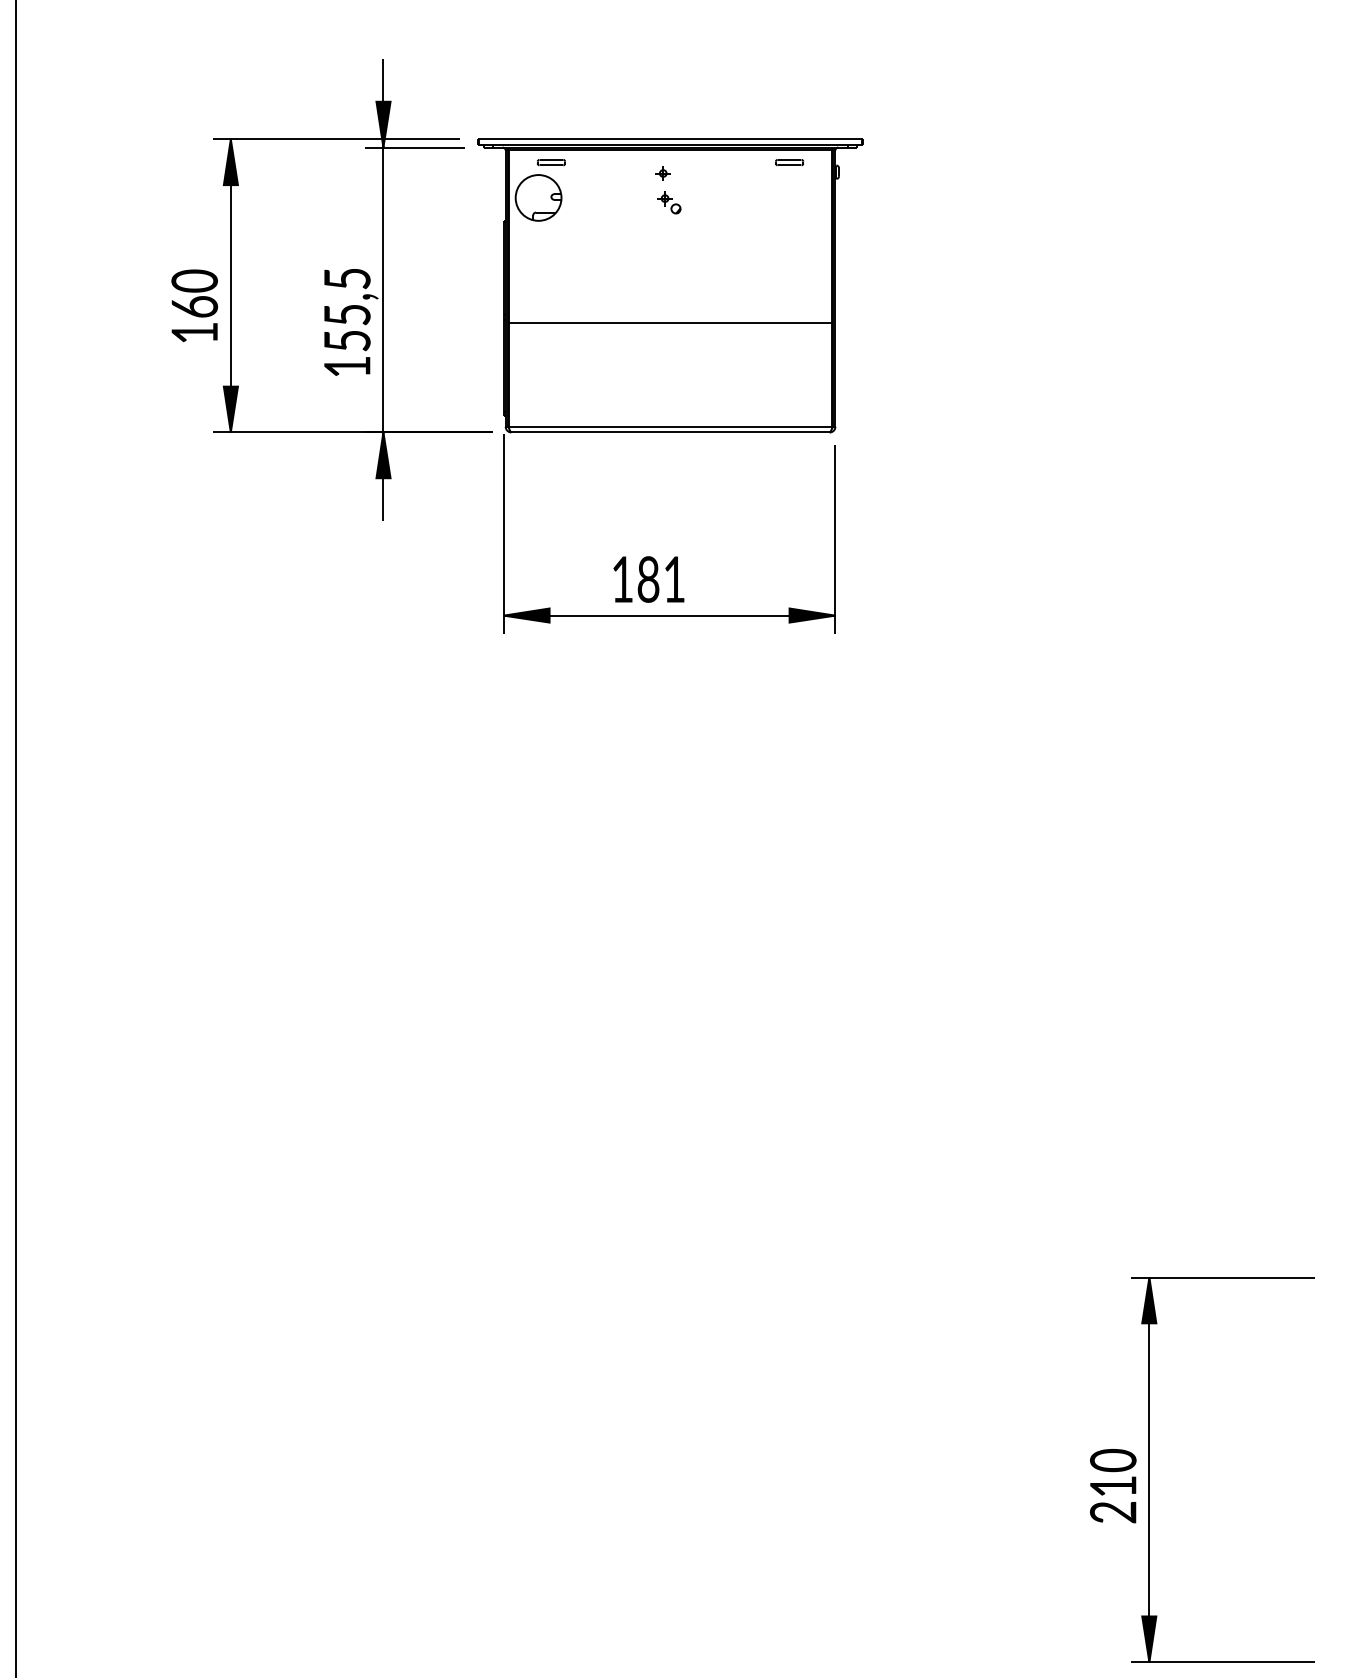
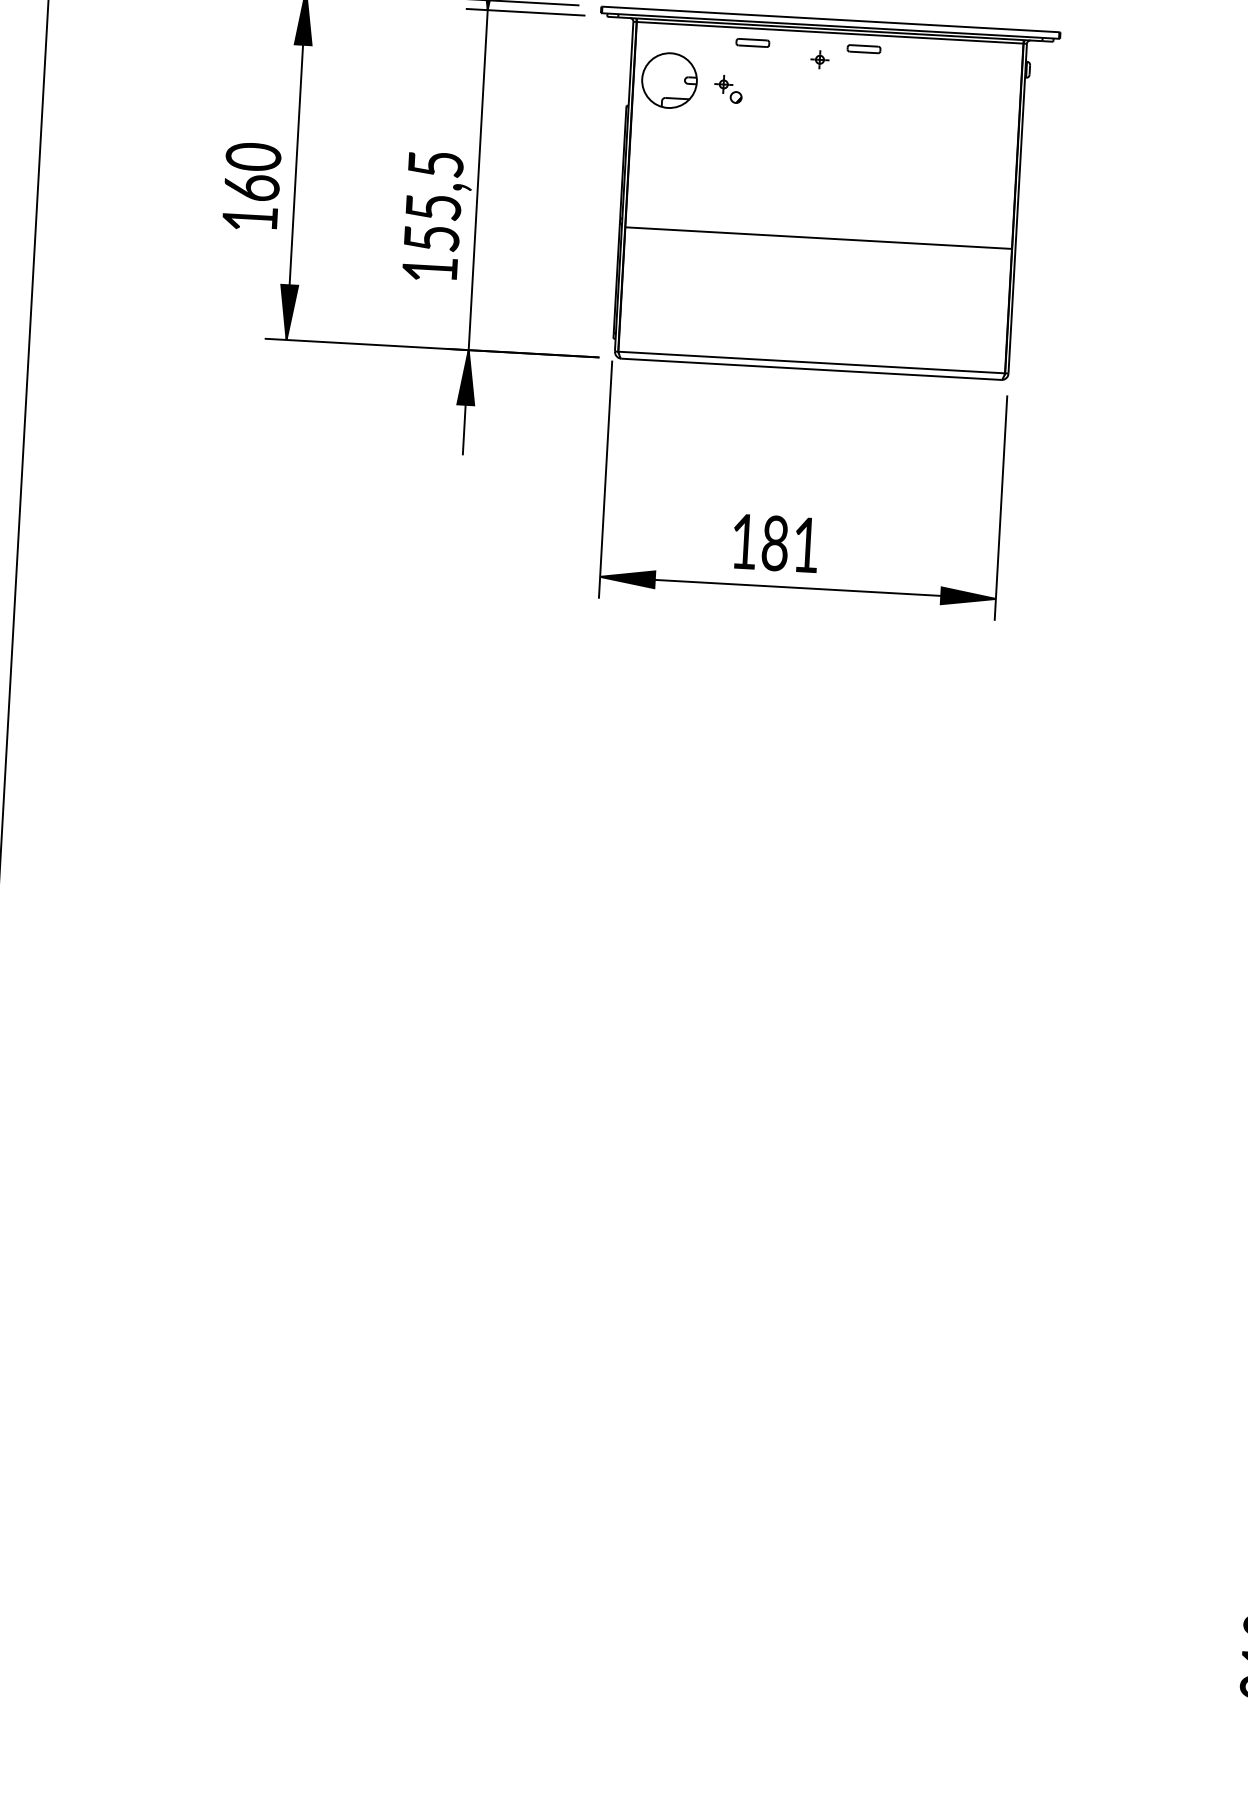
part: (550, 162) -> (751, 42), moved
part: (789, 162) -> (863, 49), moved
part: (669, 202) -> (728, 89), moved

